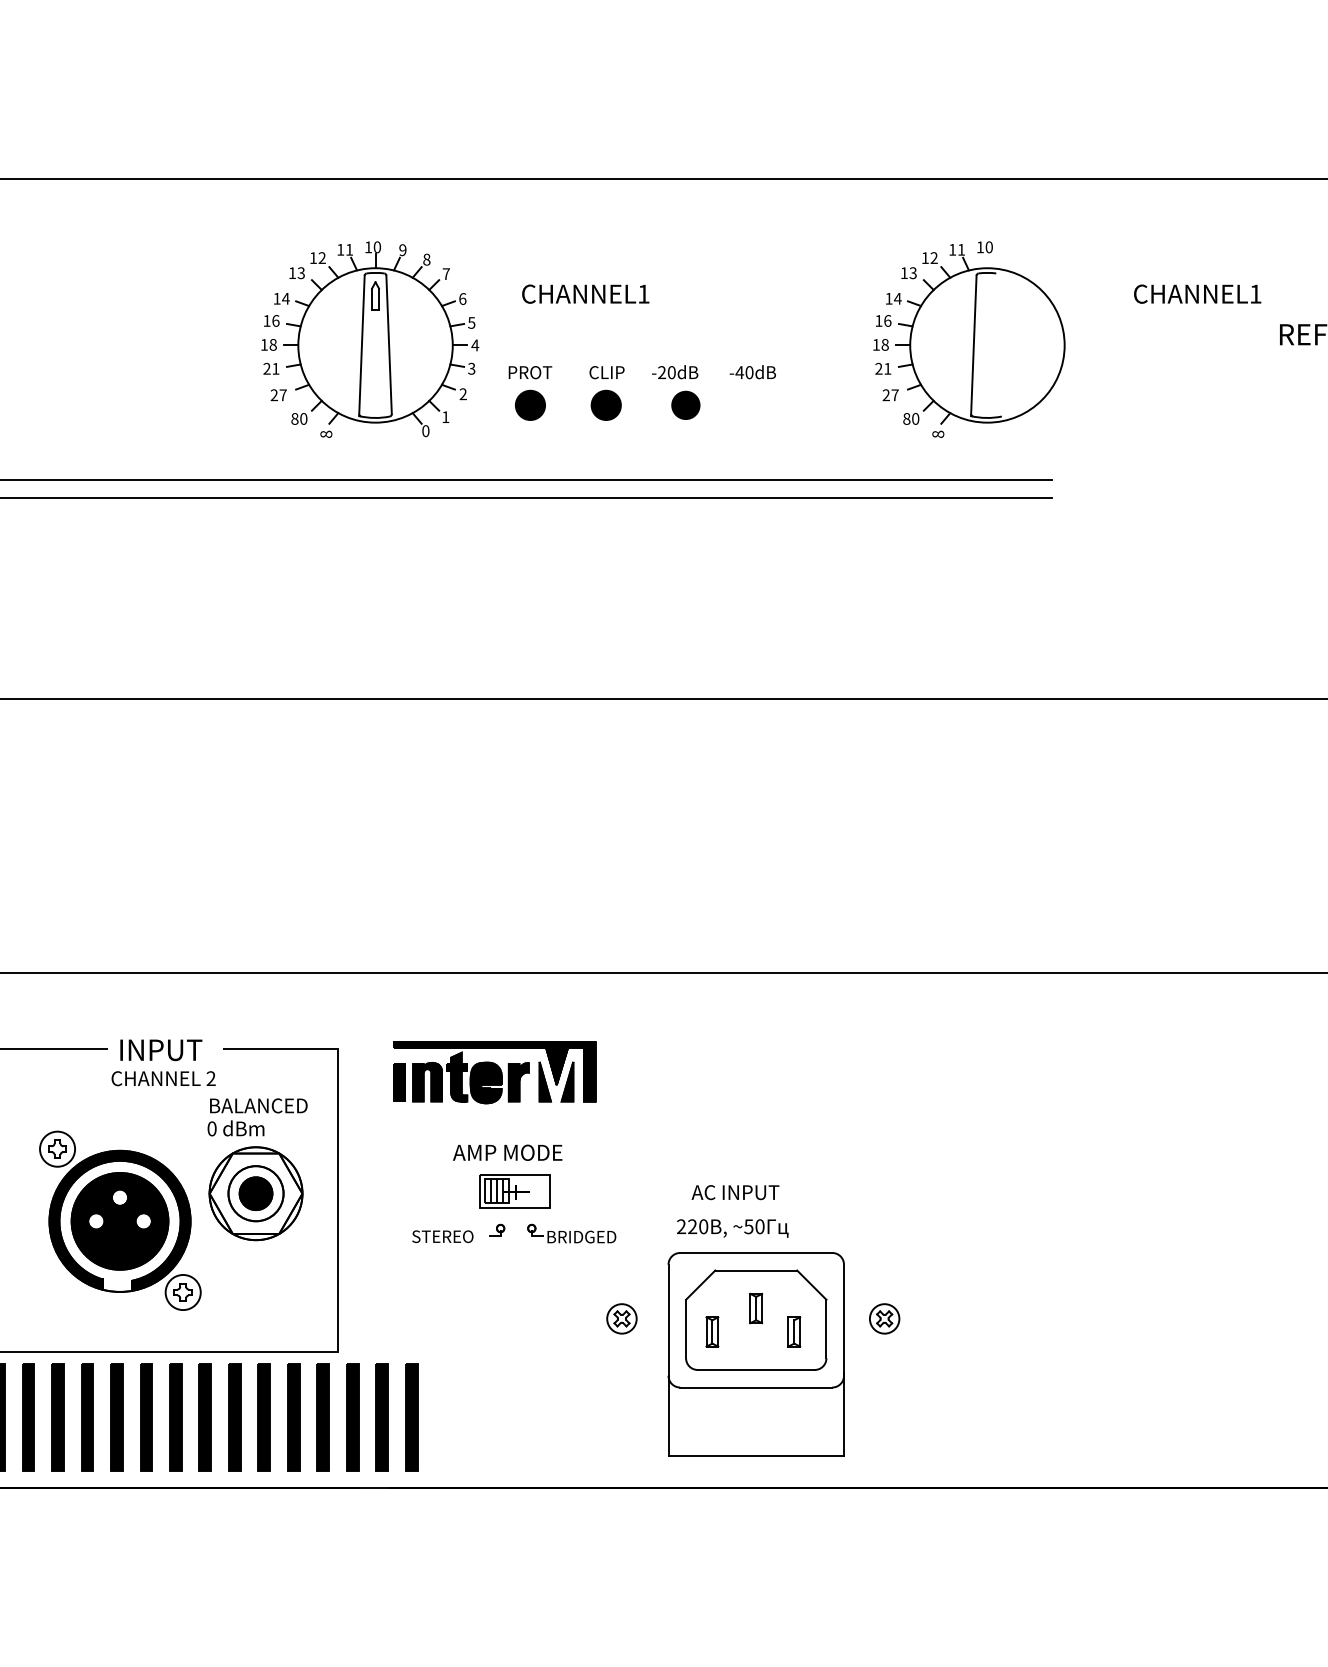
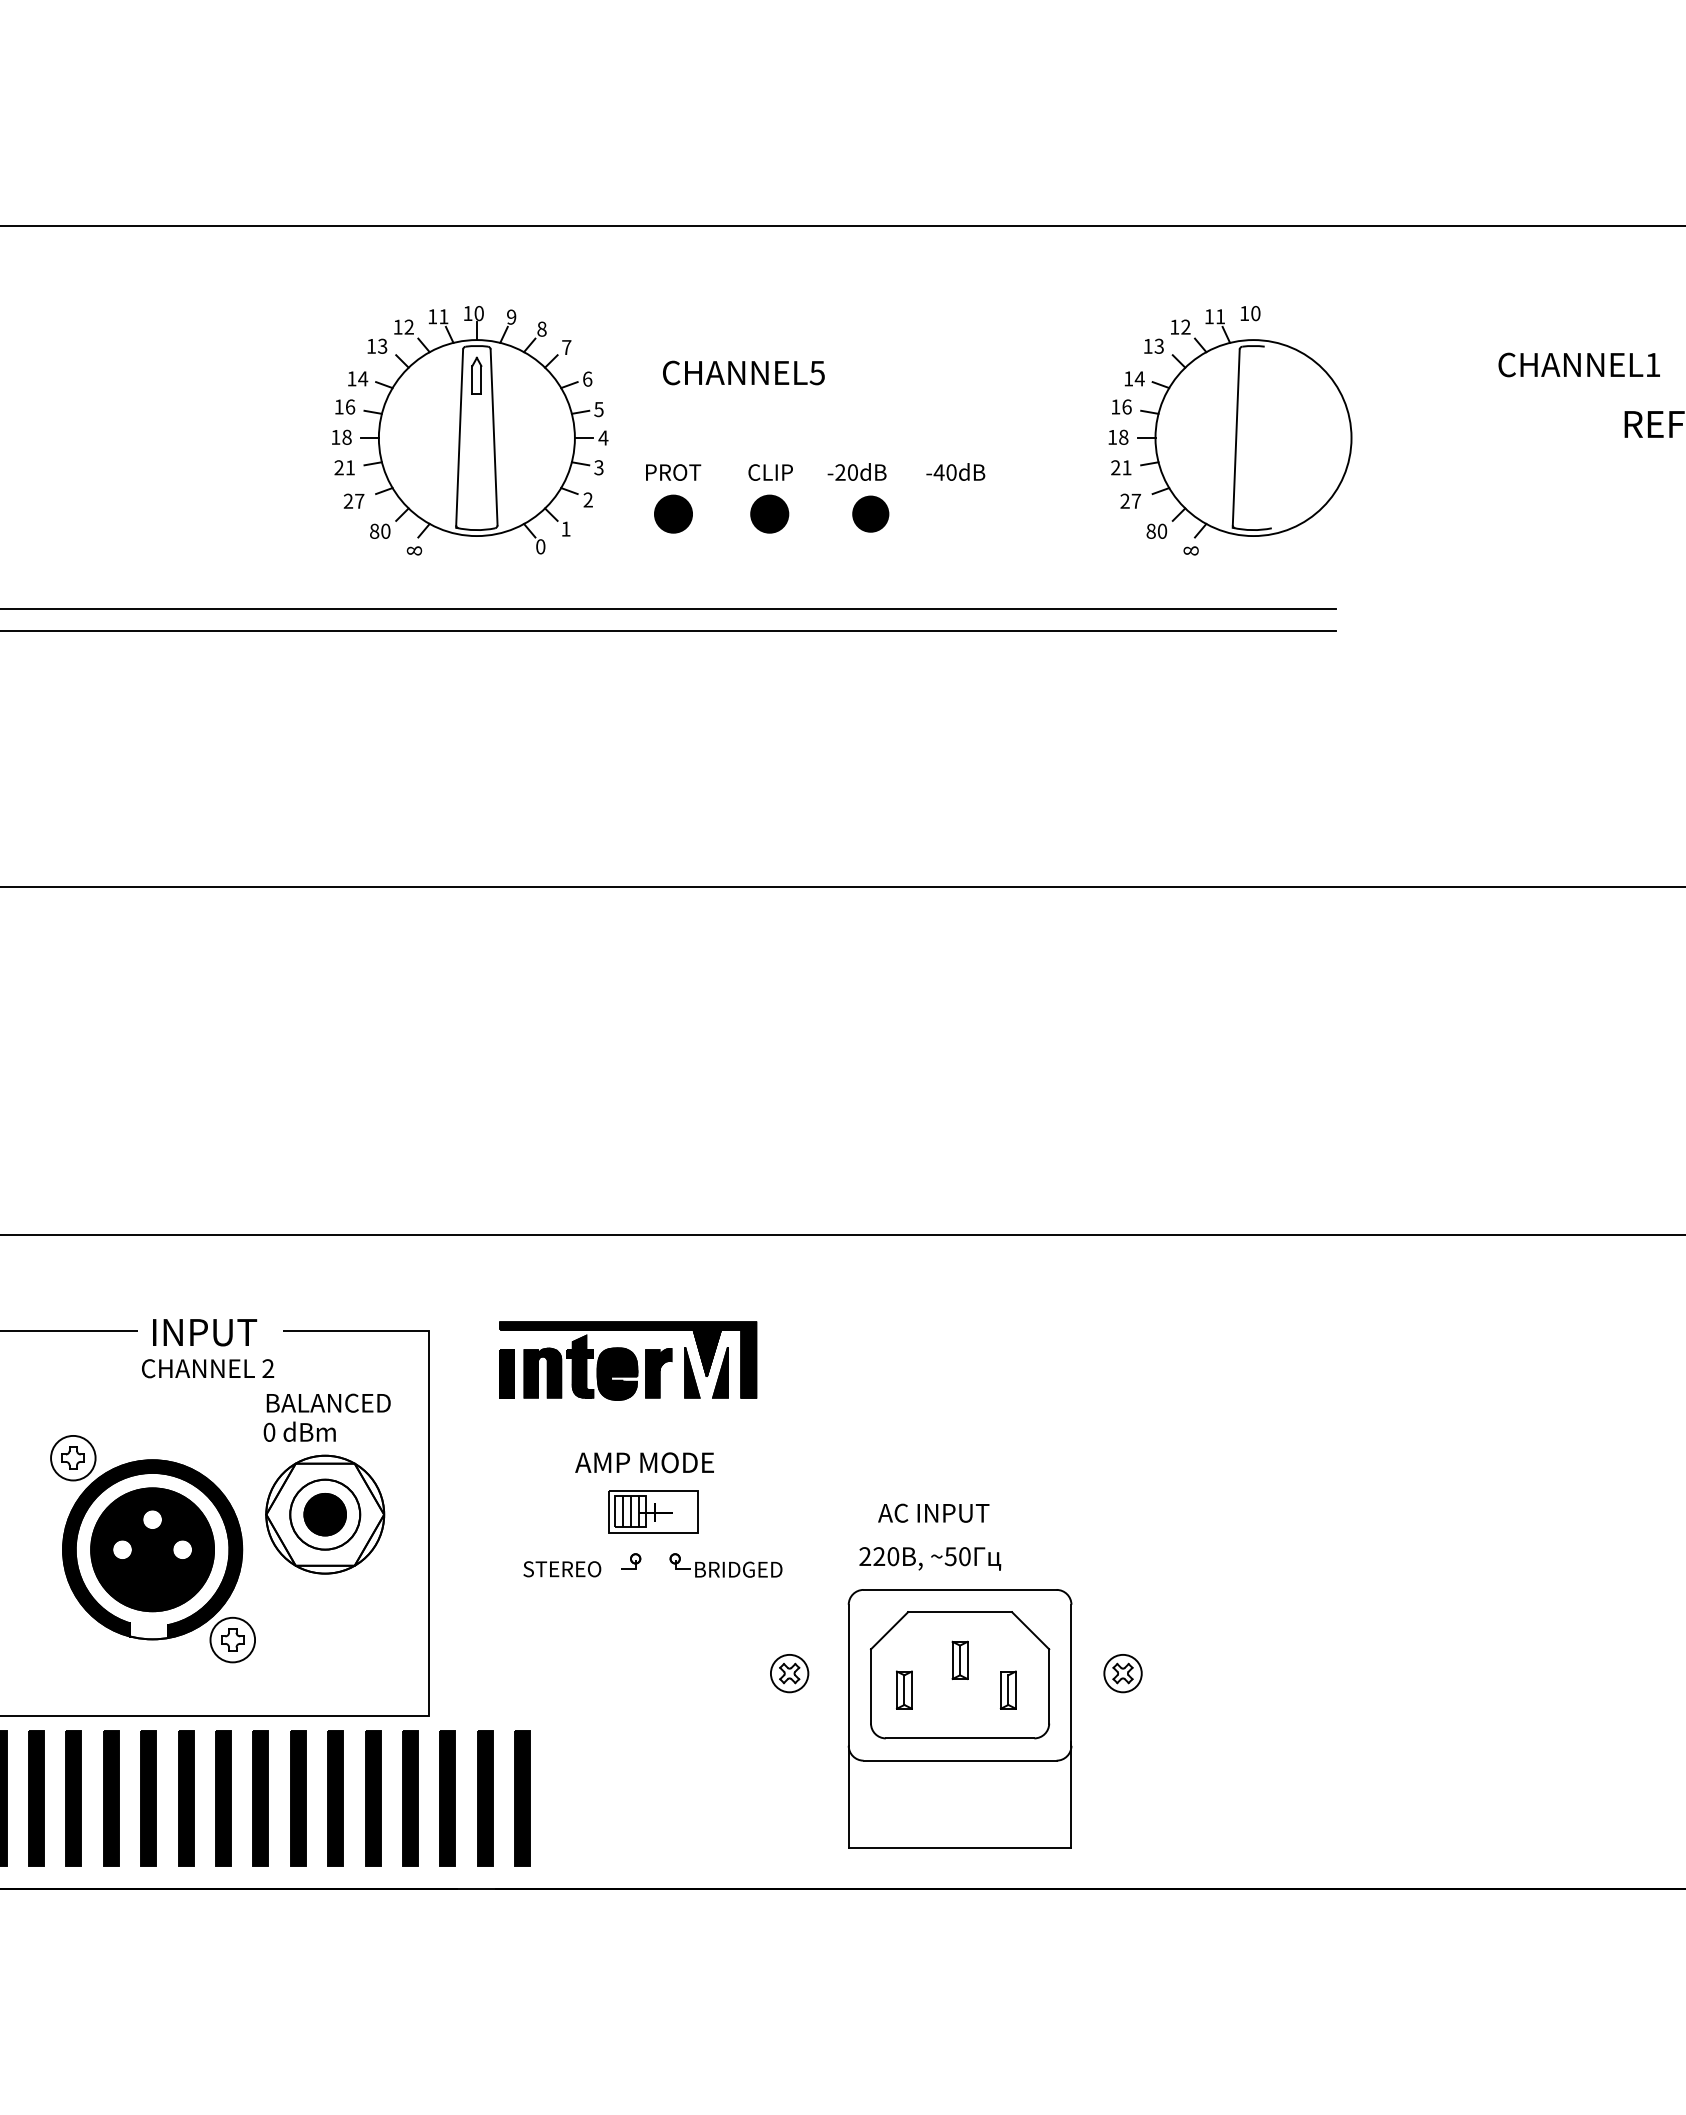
text: (1197, 293) -> (1578, 364), moved
text: (643, 294) -> (816, 373), CHANNEL1 -> CHANNEL5

